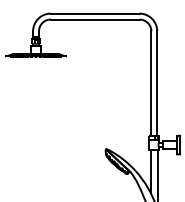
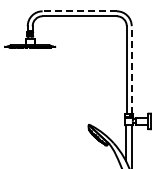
line: (94, 13) -> (79, 11), solid -> dashed
line: (156, 84) -> (131, 70), solid -> dashed

